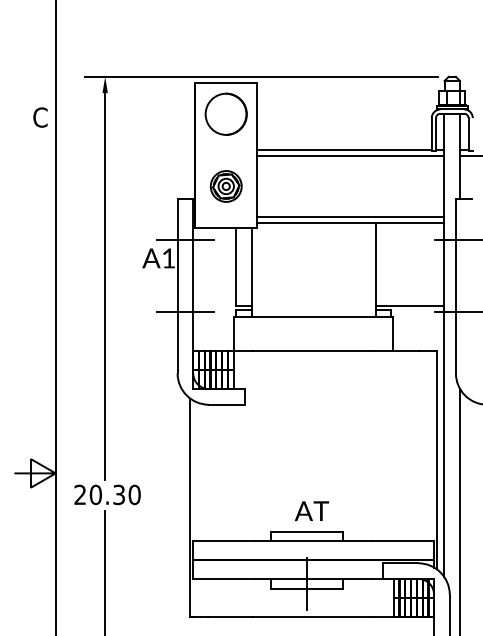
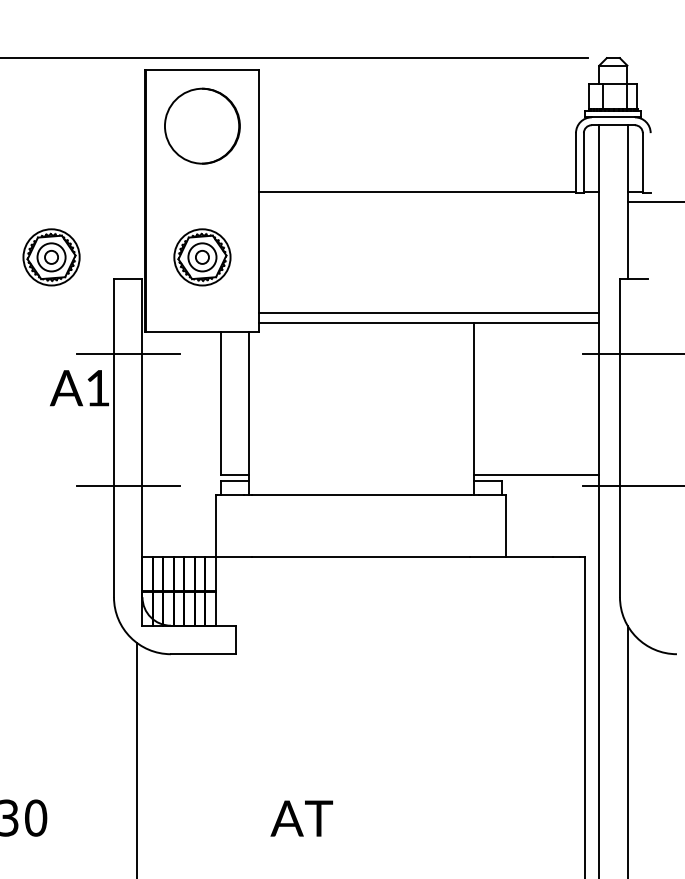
line: (350, 155) -> (428, 201), removed
part: (142, 186) -> (50, 257), added
text: (311, 510) -> (301, 817), moved

